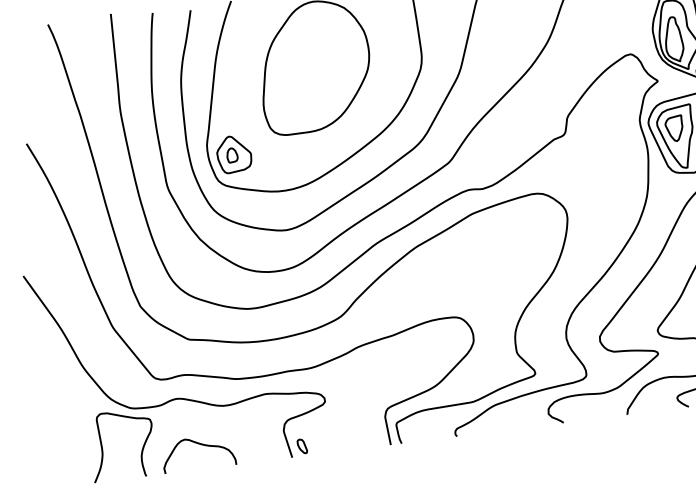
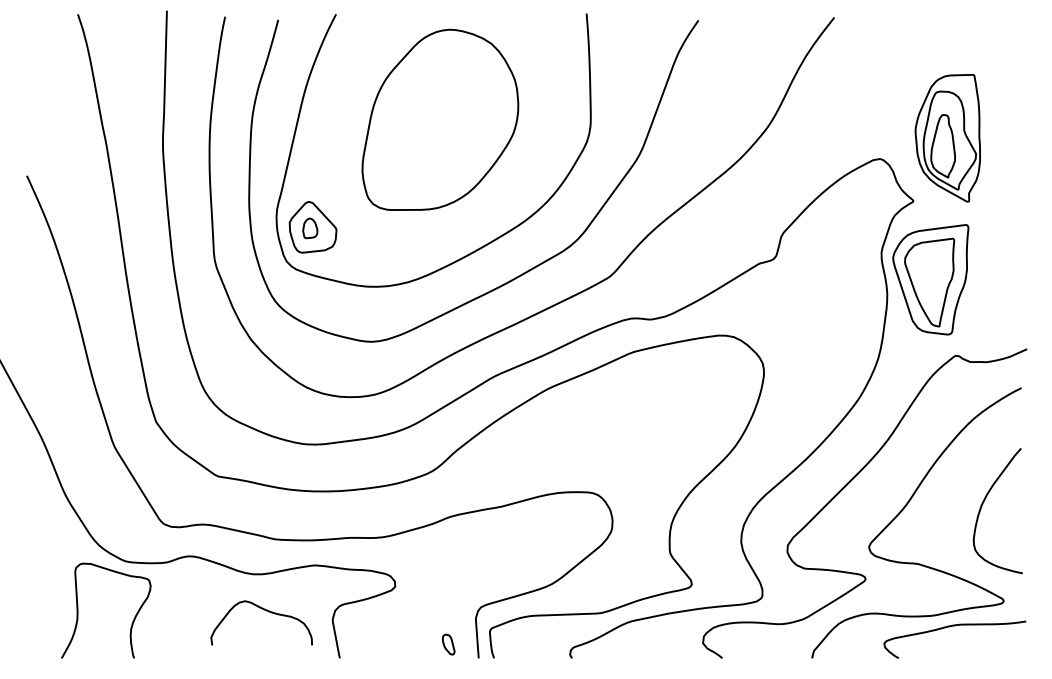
part: (673, 128) -> (927, 269), removed
curve: (201, 444) -> (266, 611), moved
part: (302, 446) -> (448, 644), moved

